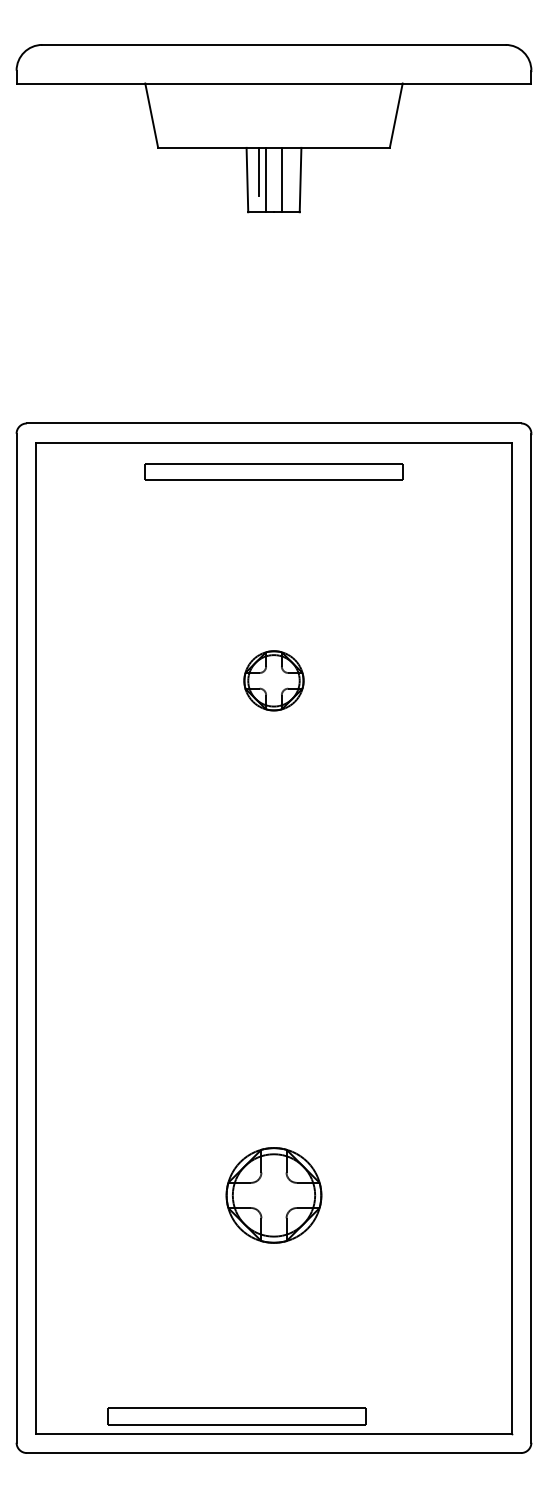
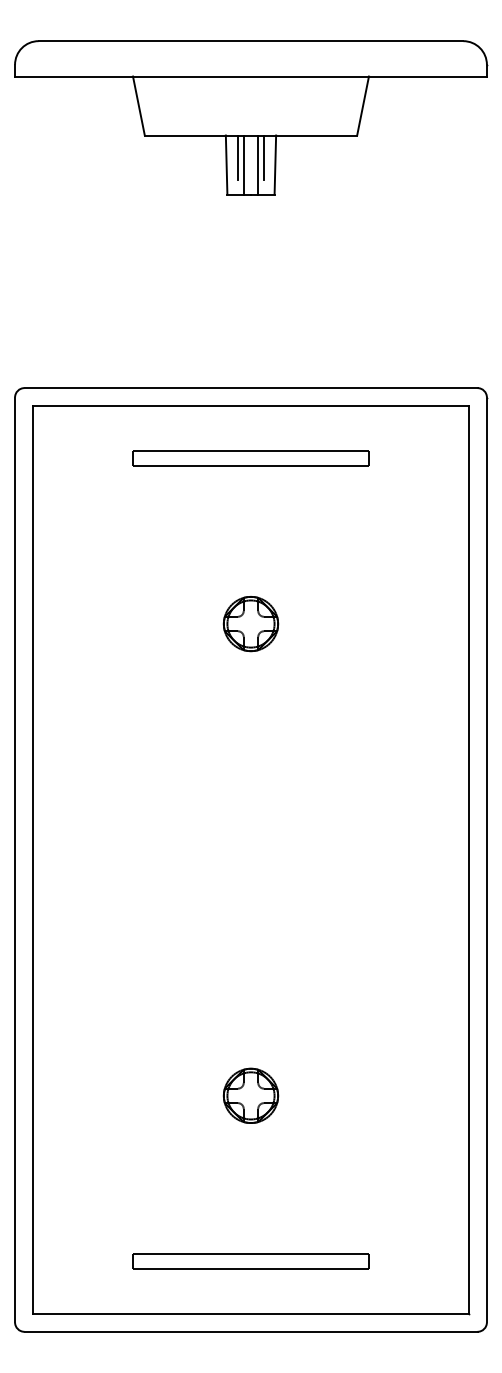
line: (288, 171) -> (264, 157), added
part: (273, 471) -> (250, 457), moved
part: (273, 1195) -> (250, 1095), size x0.62
part: (236, 1416) -> (250, 1261), moved

